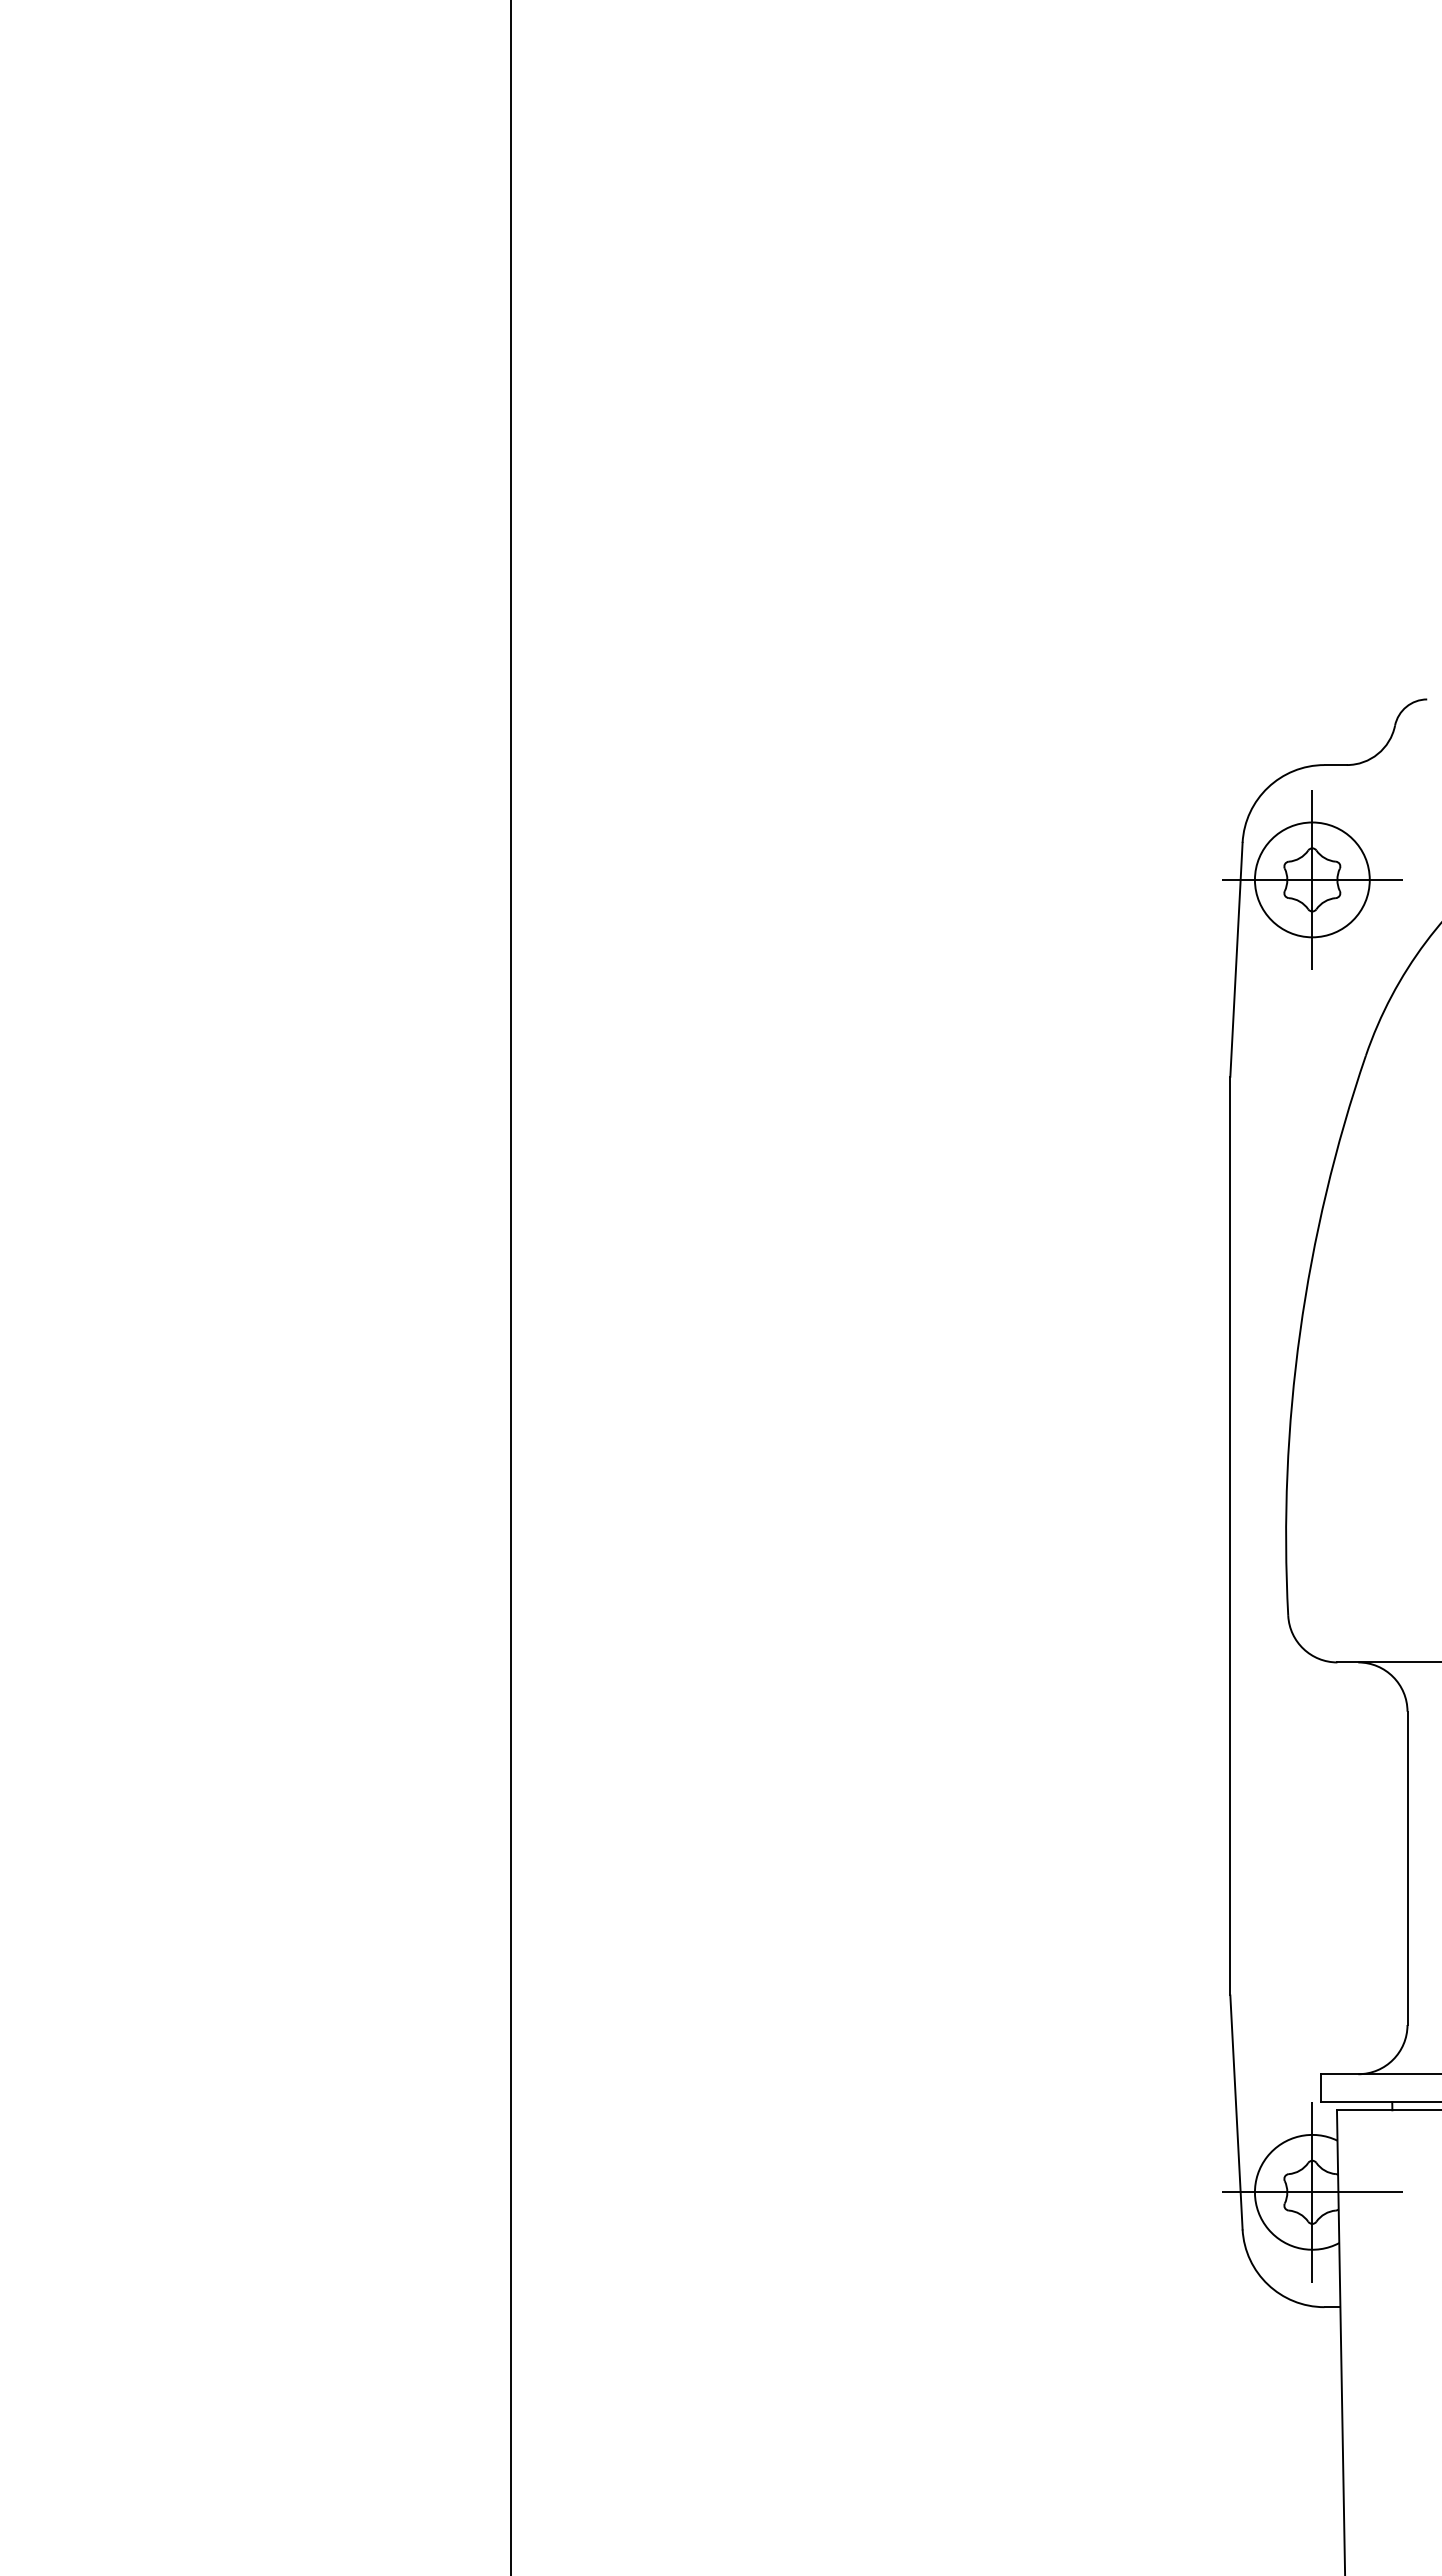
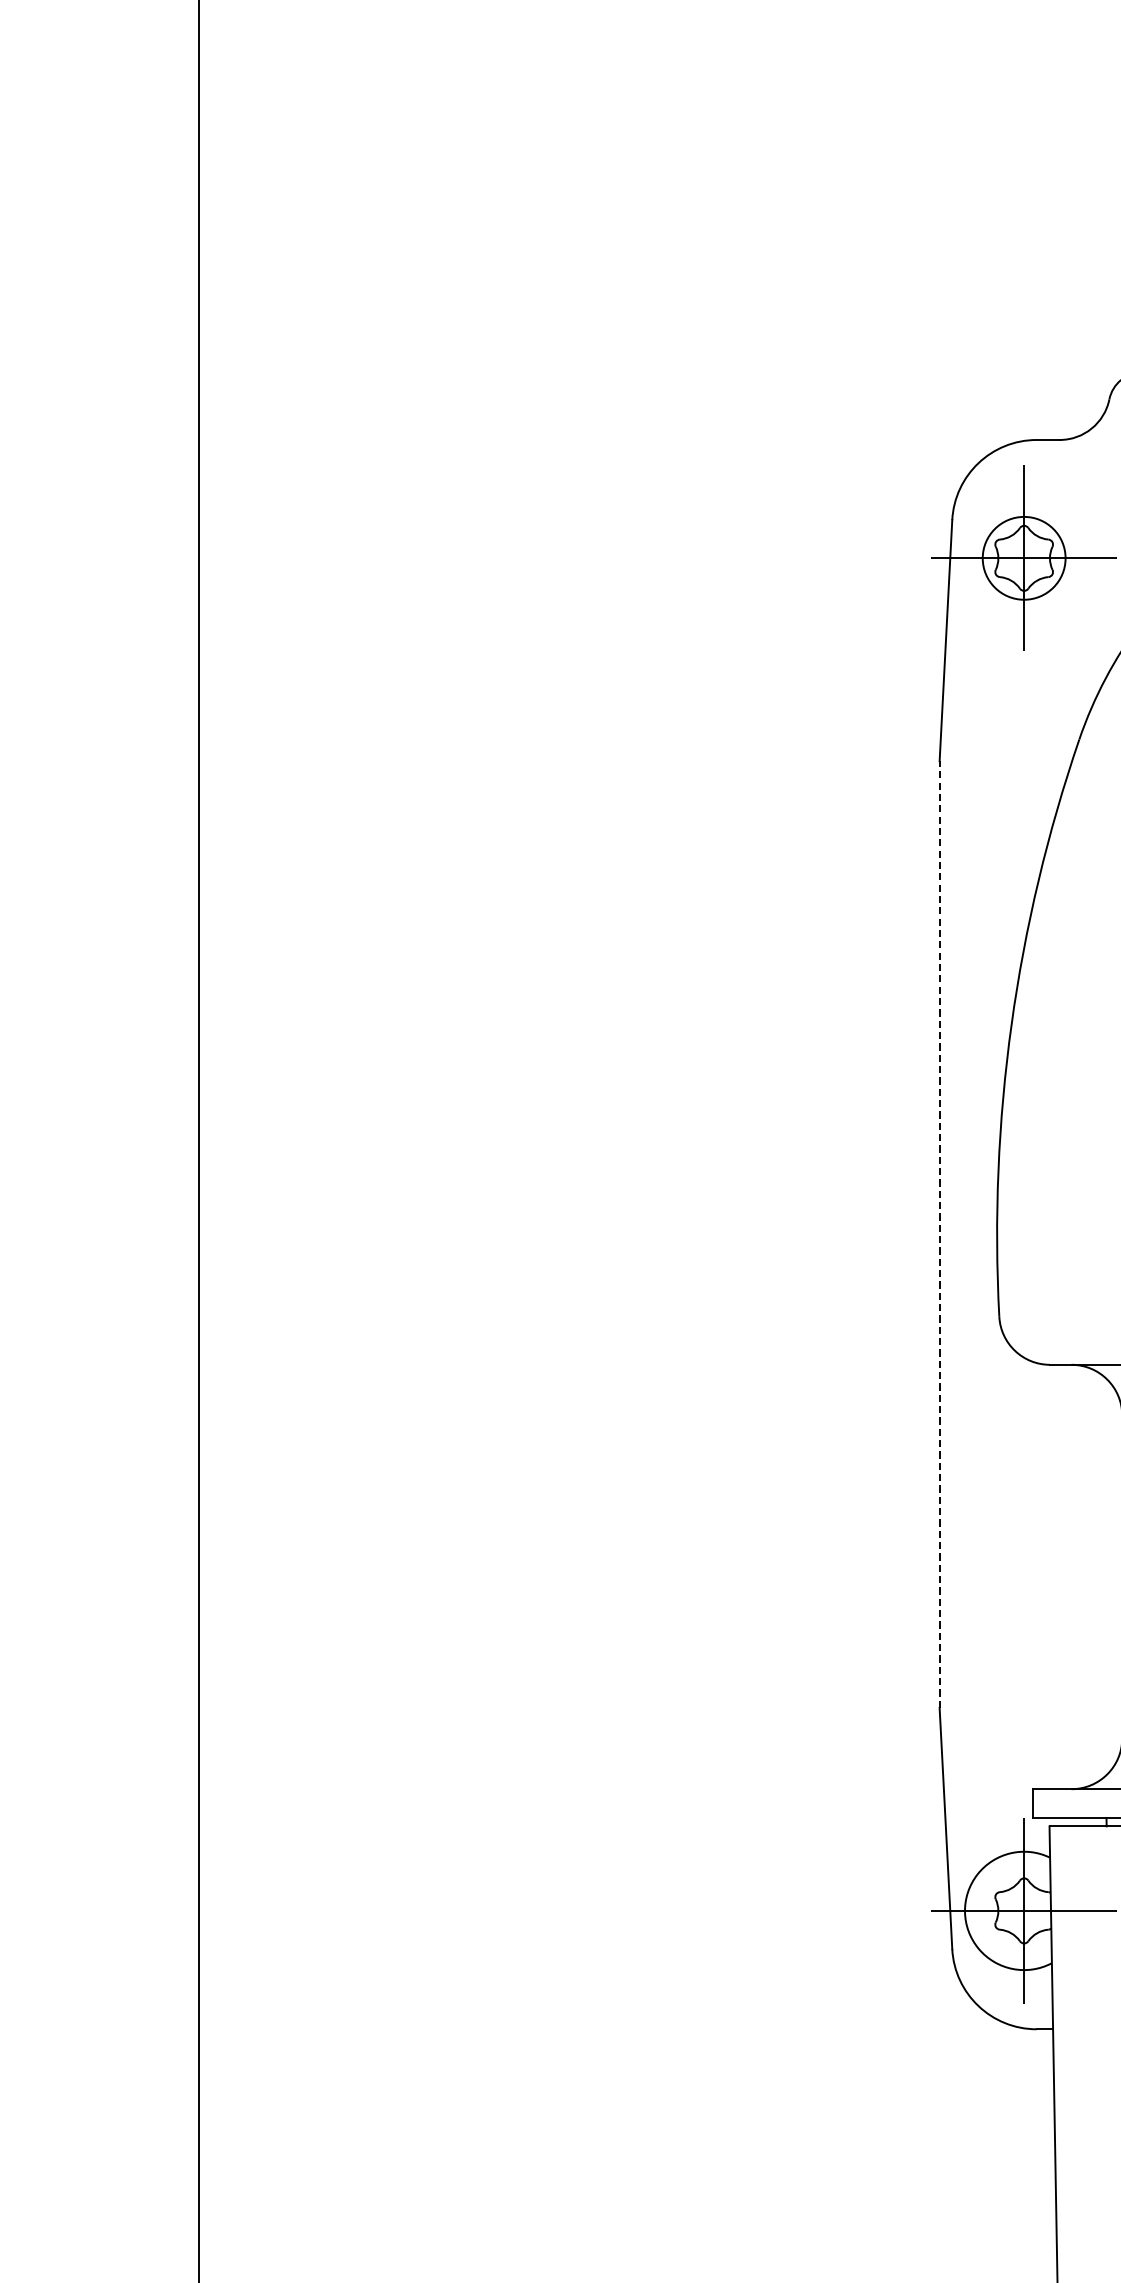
circle: (1311, 879) -> (1023, 557), size x0.7
line: (1230, 1535) -> (939, 1233), solid -> dashed

